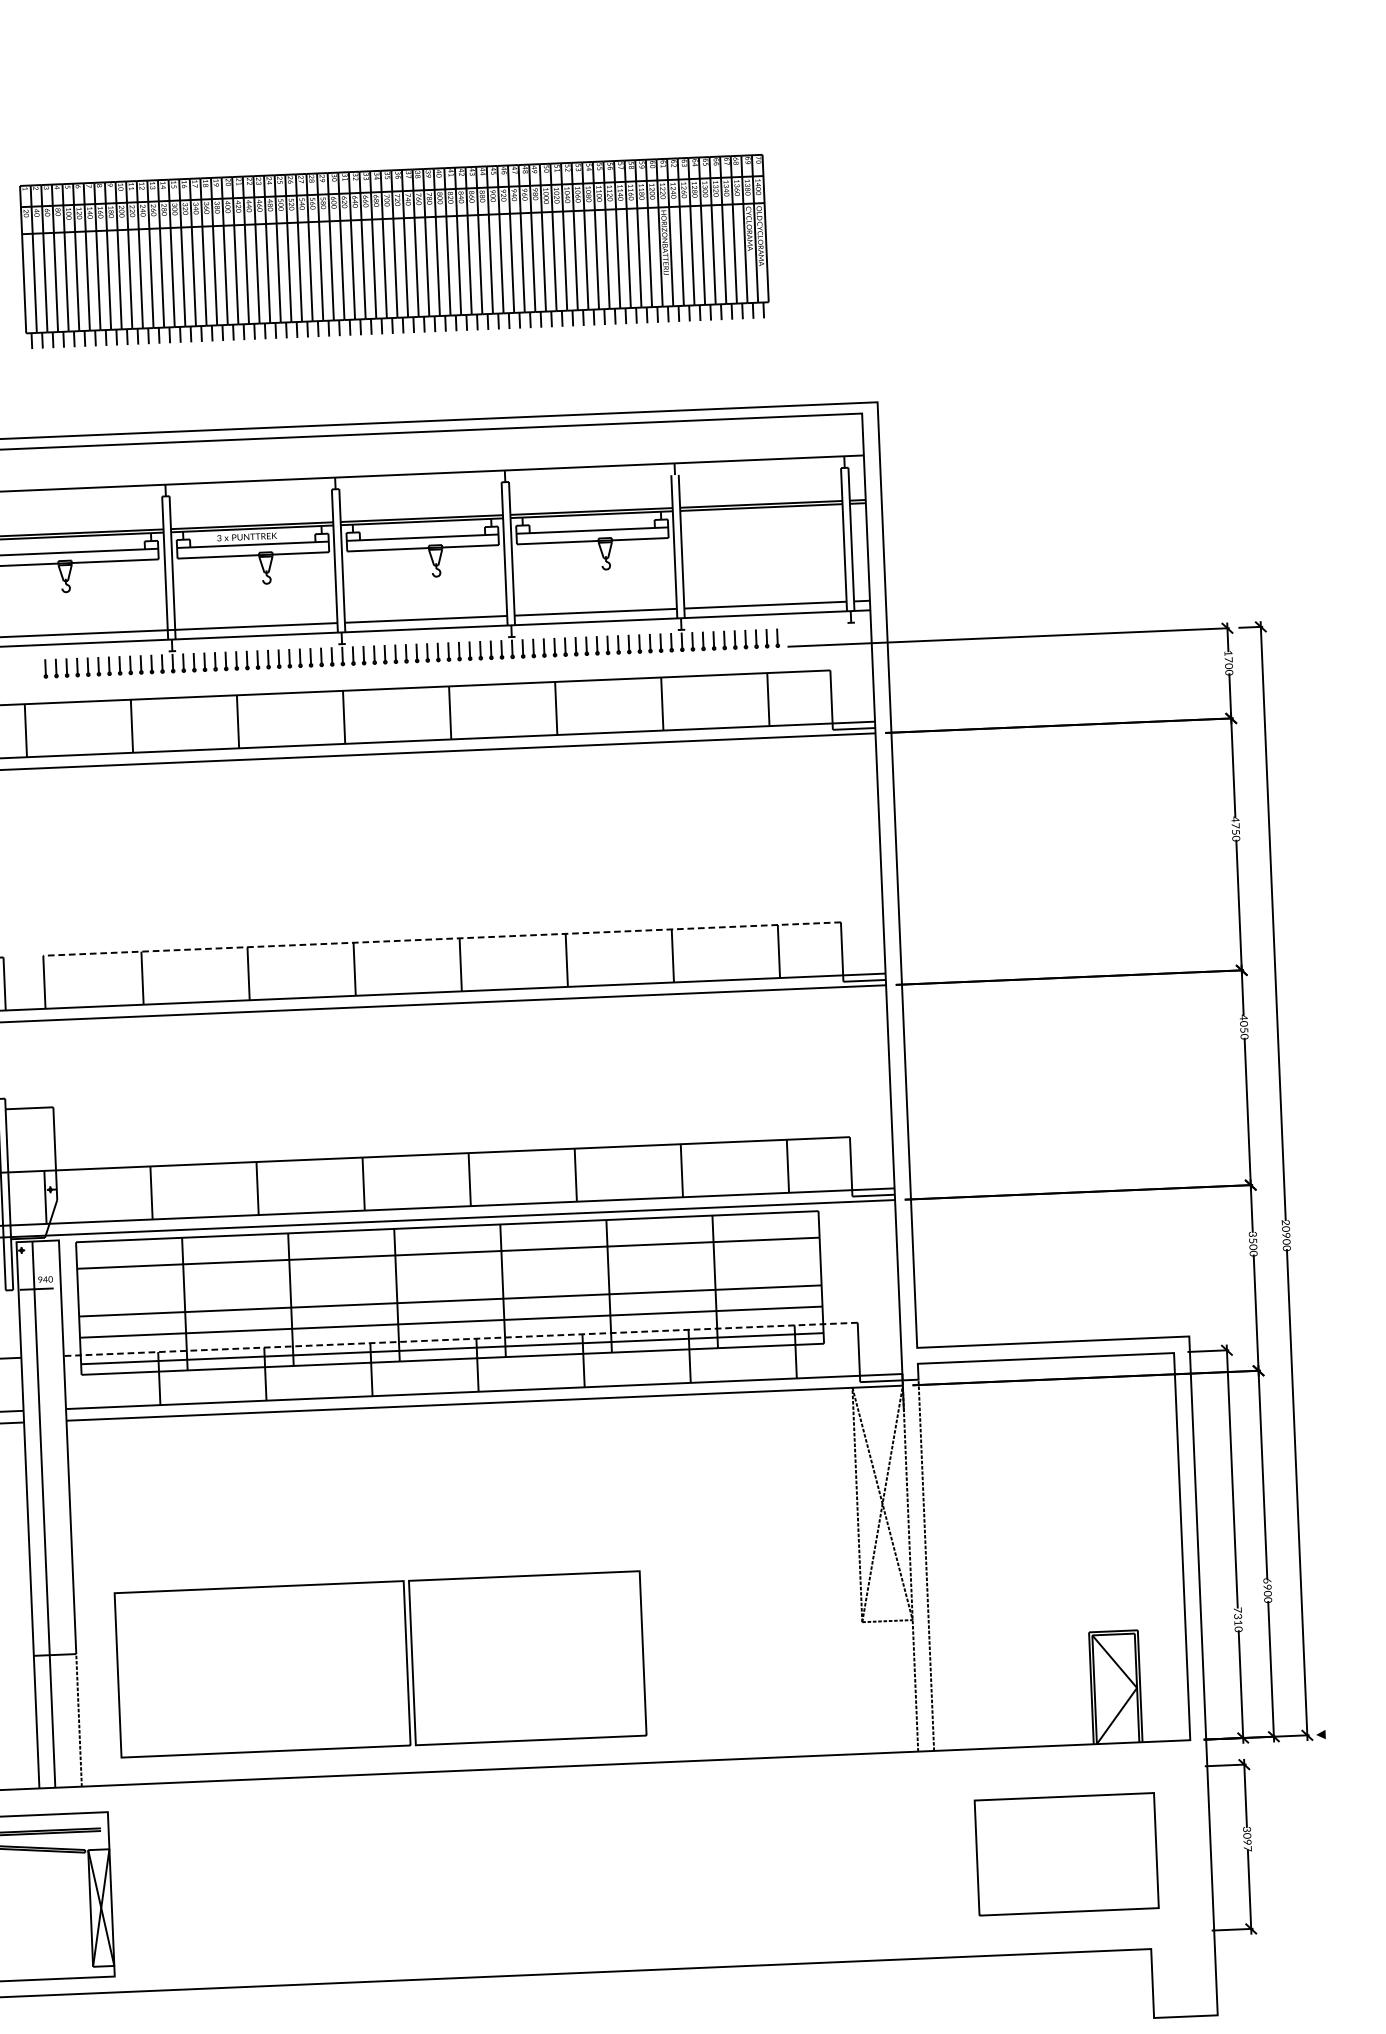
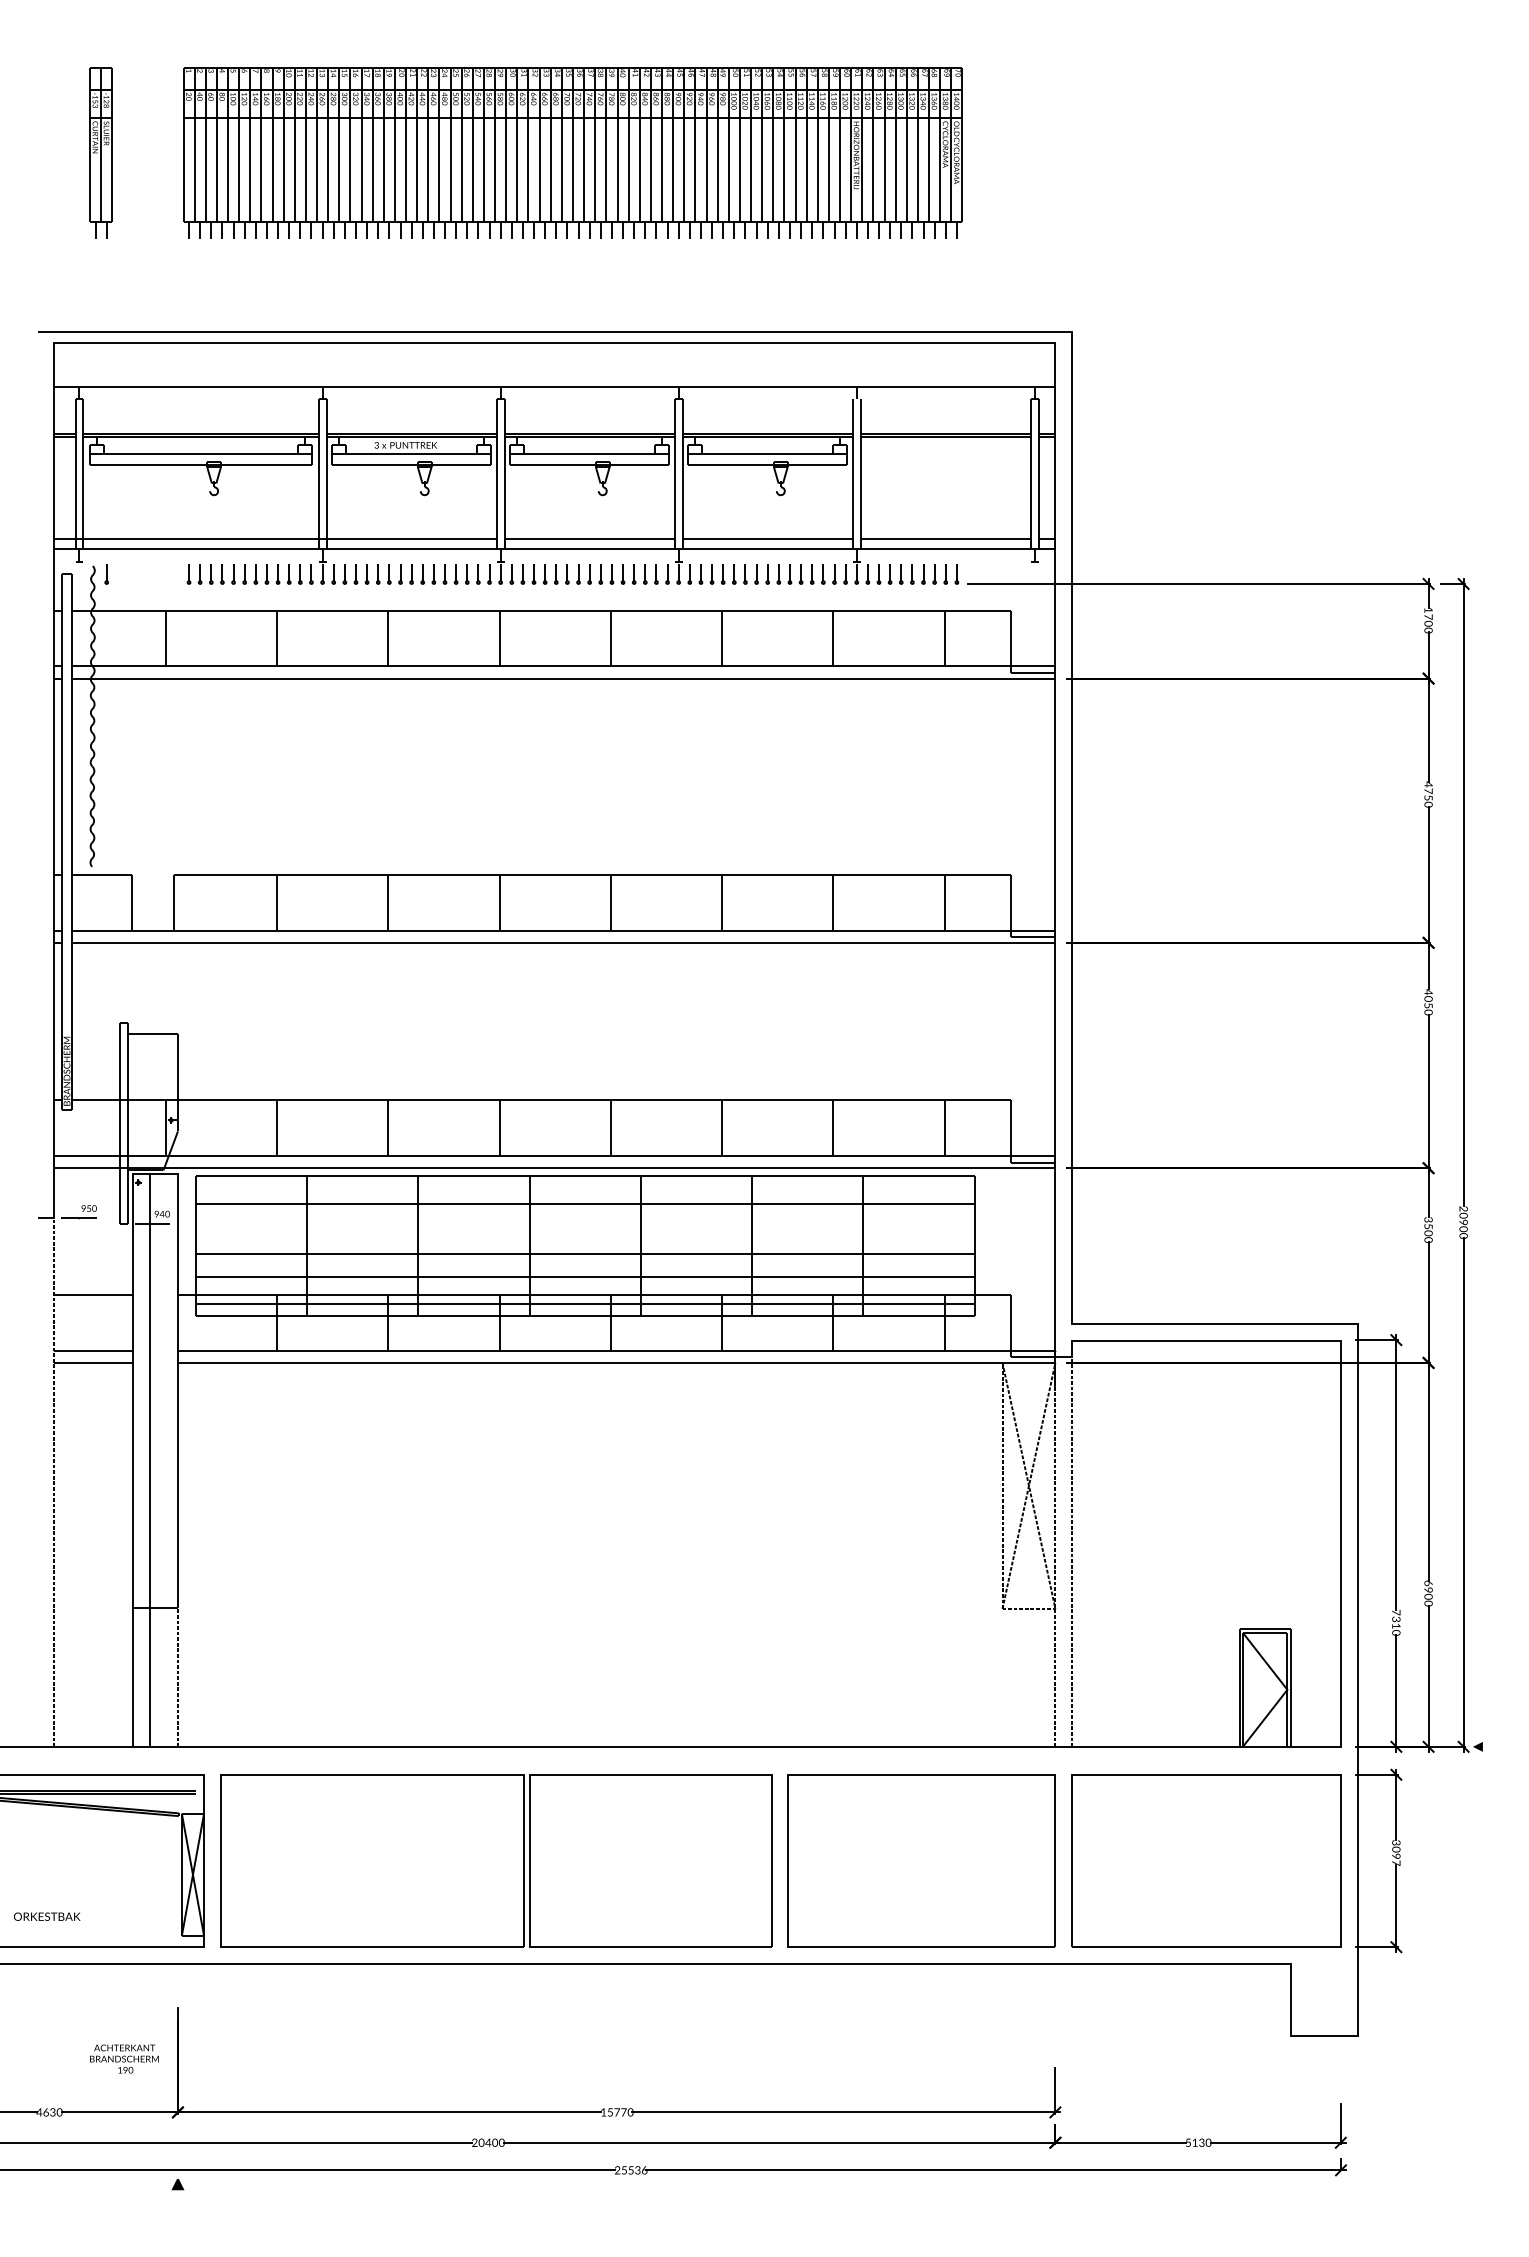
line: (441, 938) -> (591, 874), dashed -> solid
line: (459, 1339) -> (593, 1295), dashed -> solid
part: (380, 1663) -> (496, 1860), moved
part: (1066, 1853) -> (1206, 1860), size x1.43
part: (795, 1865) -> (921, 1860), added

